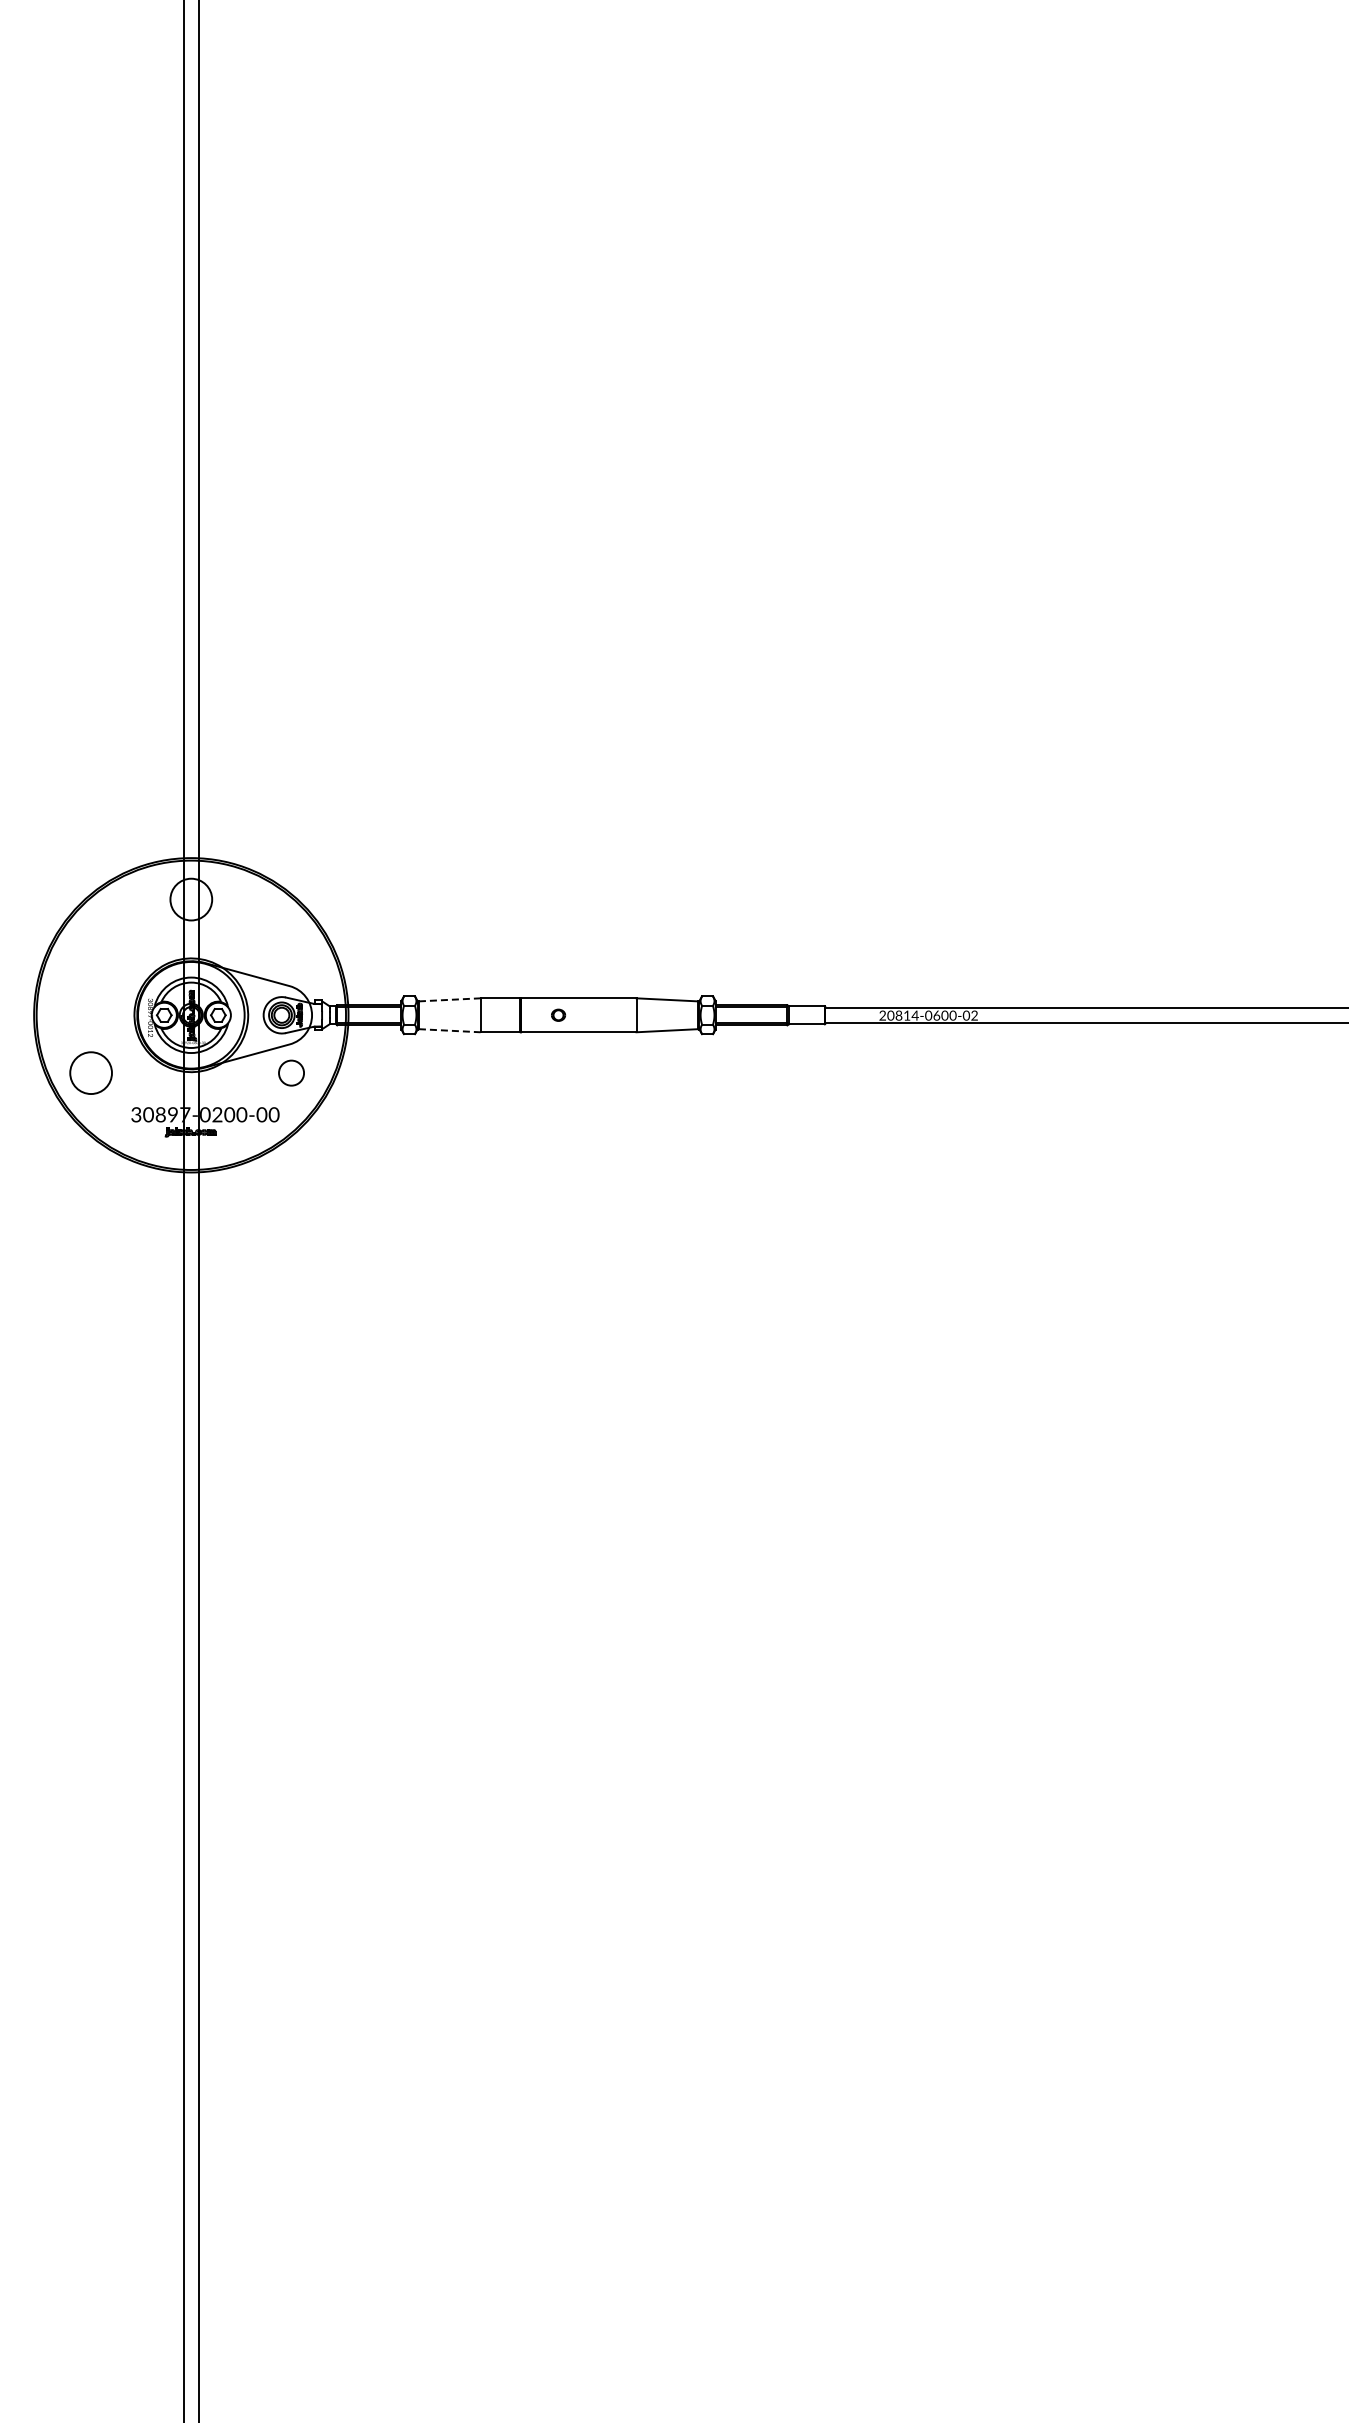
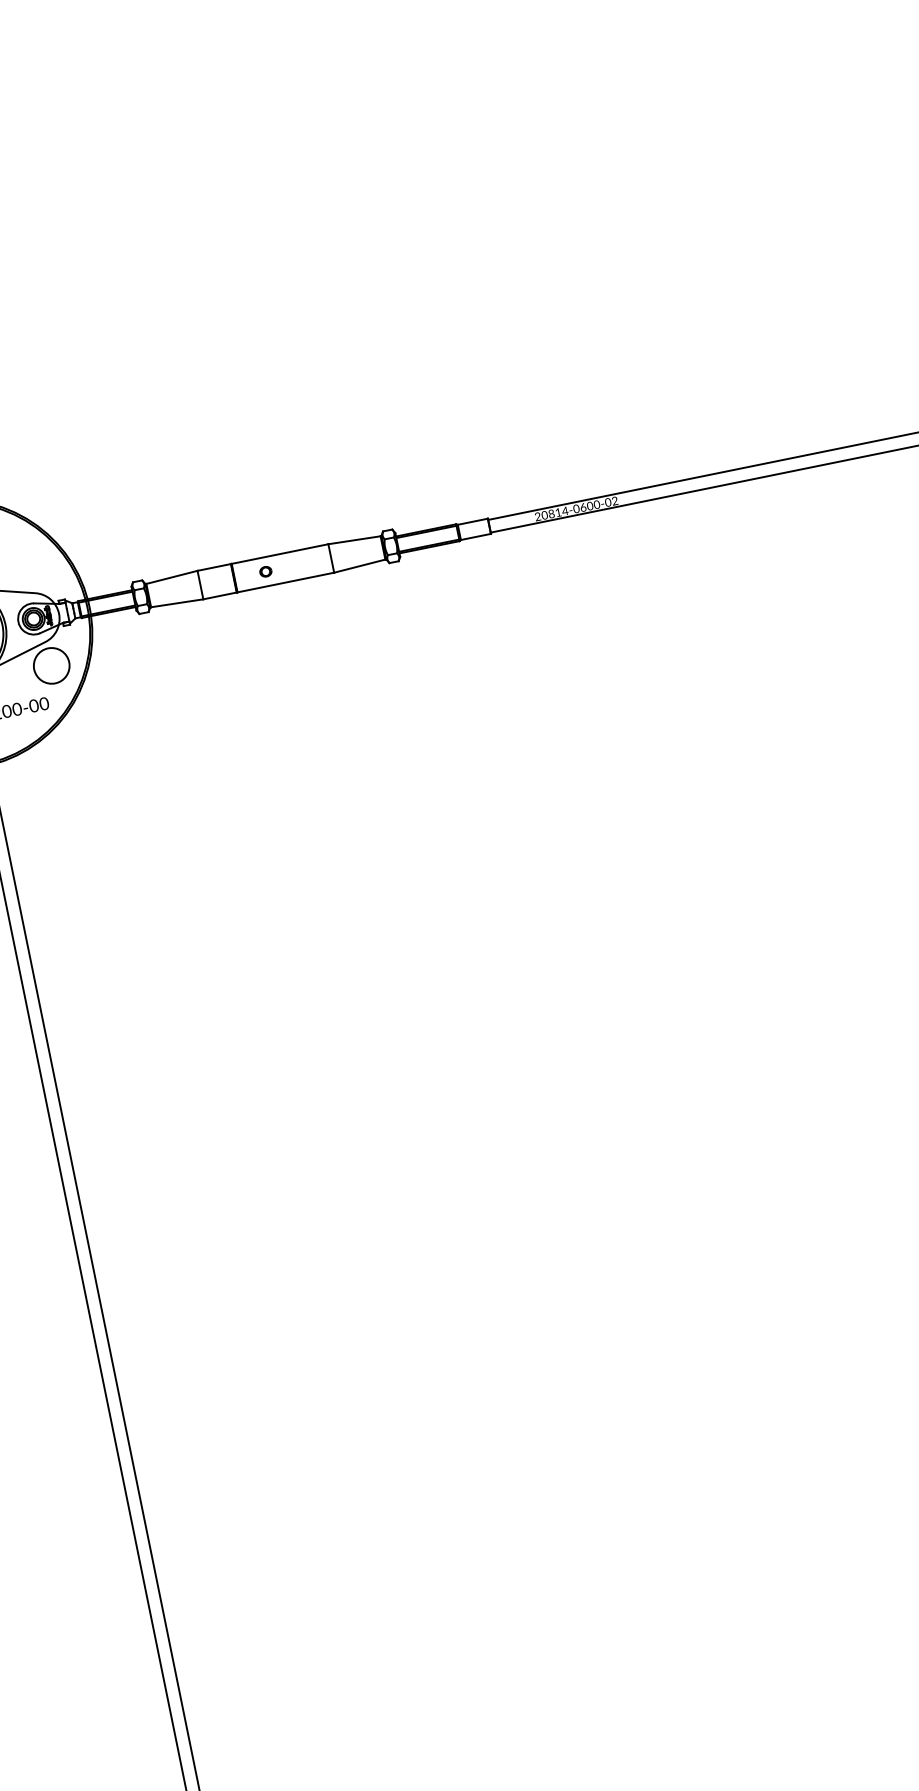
line: (449, 999) -> (171, 577), dashed -> solid
line: (449, 1030) -> (176, 603), dashed -> solid
circle: (291, 1073) -> (51, 666), size x1.67

